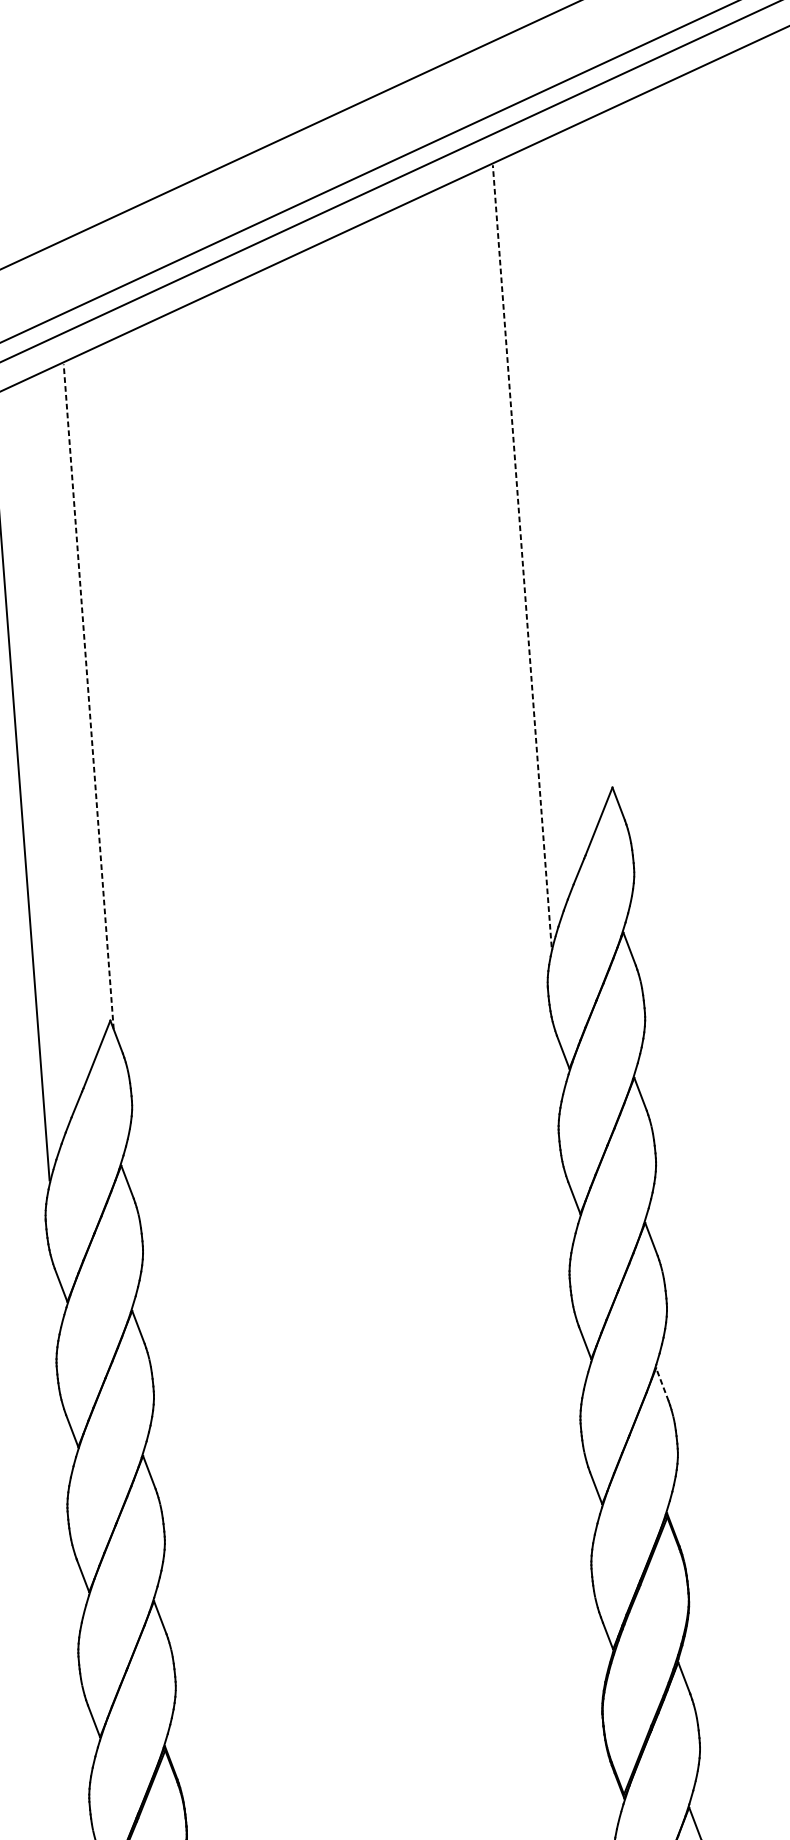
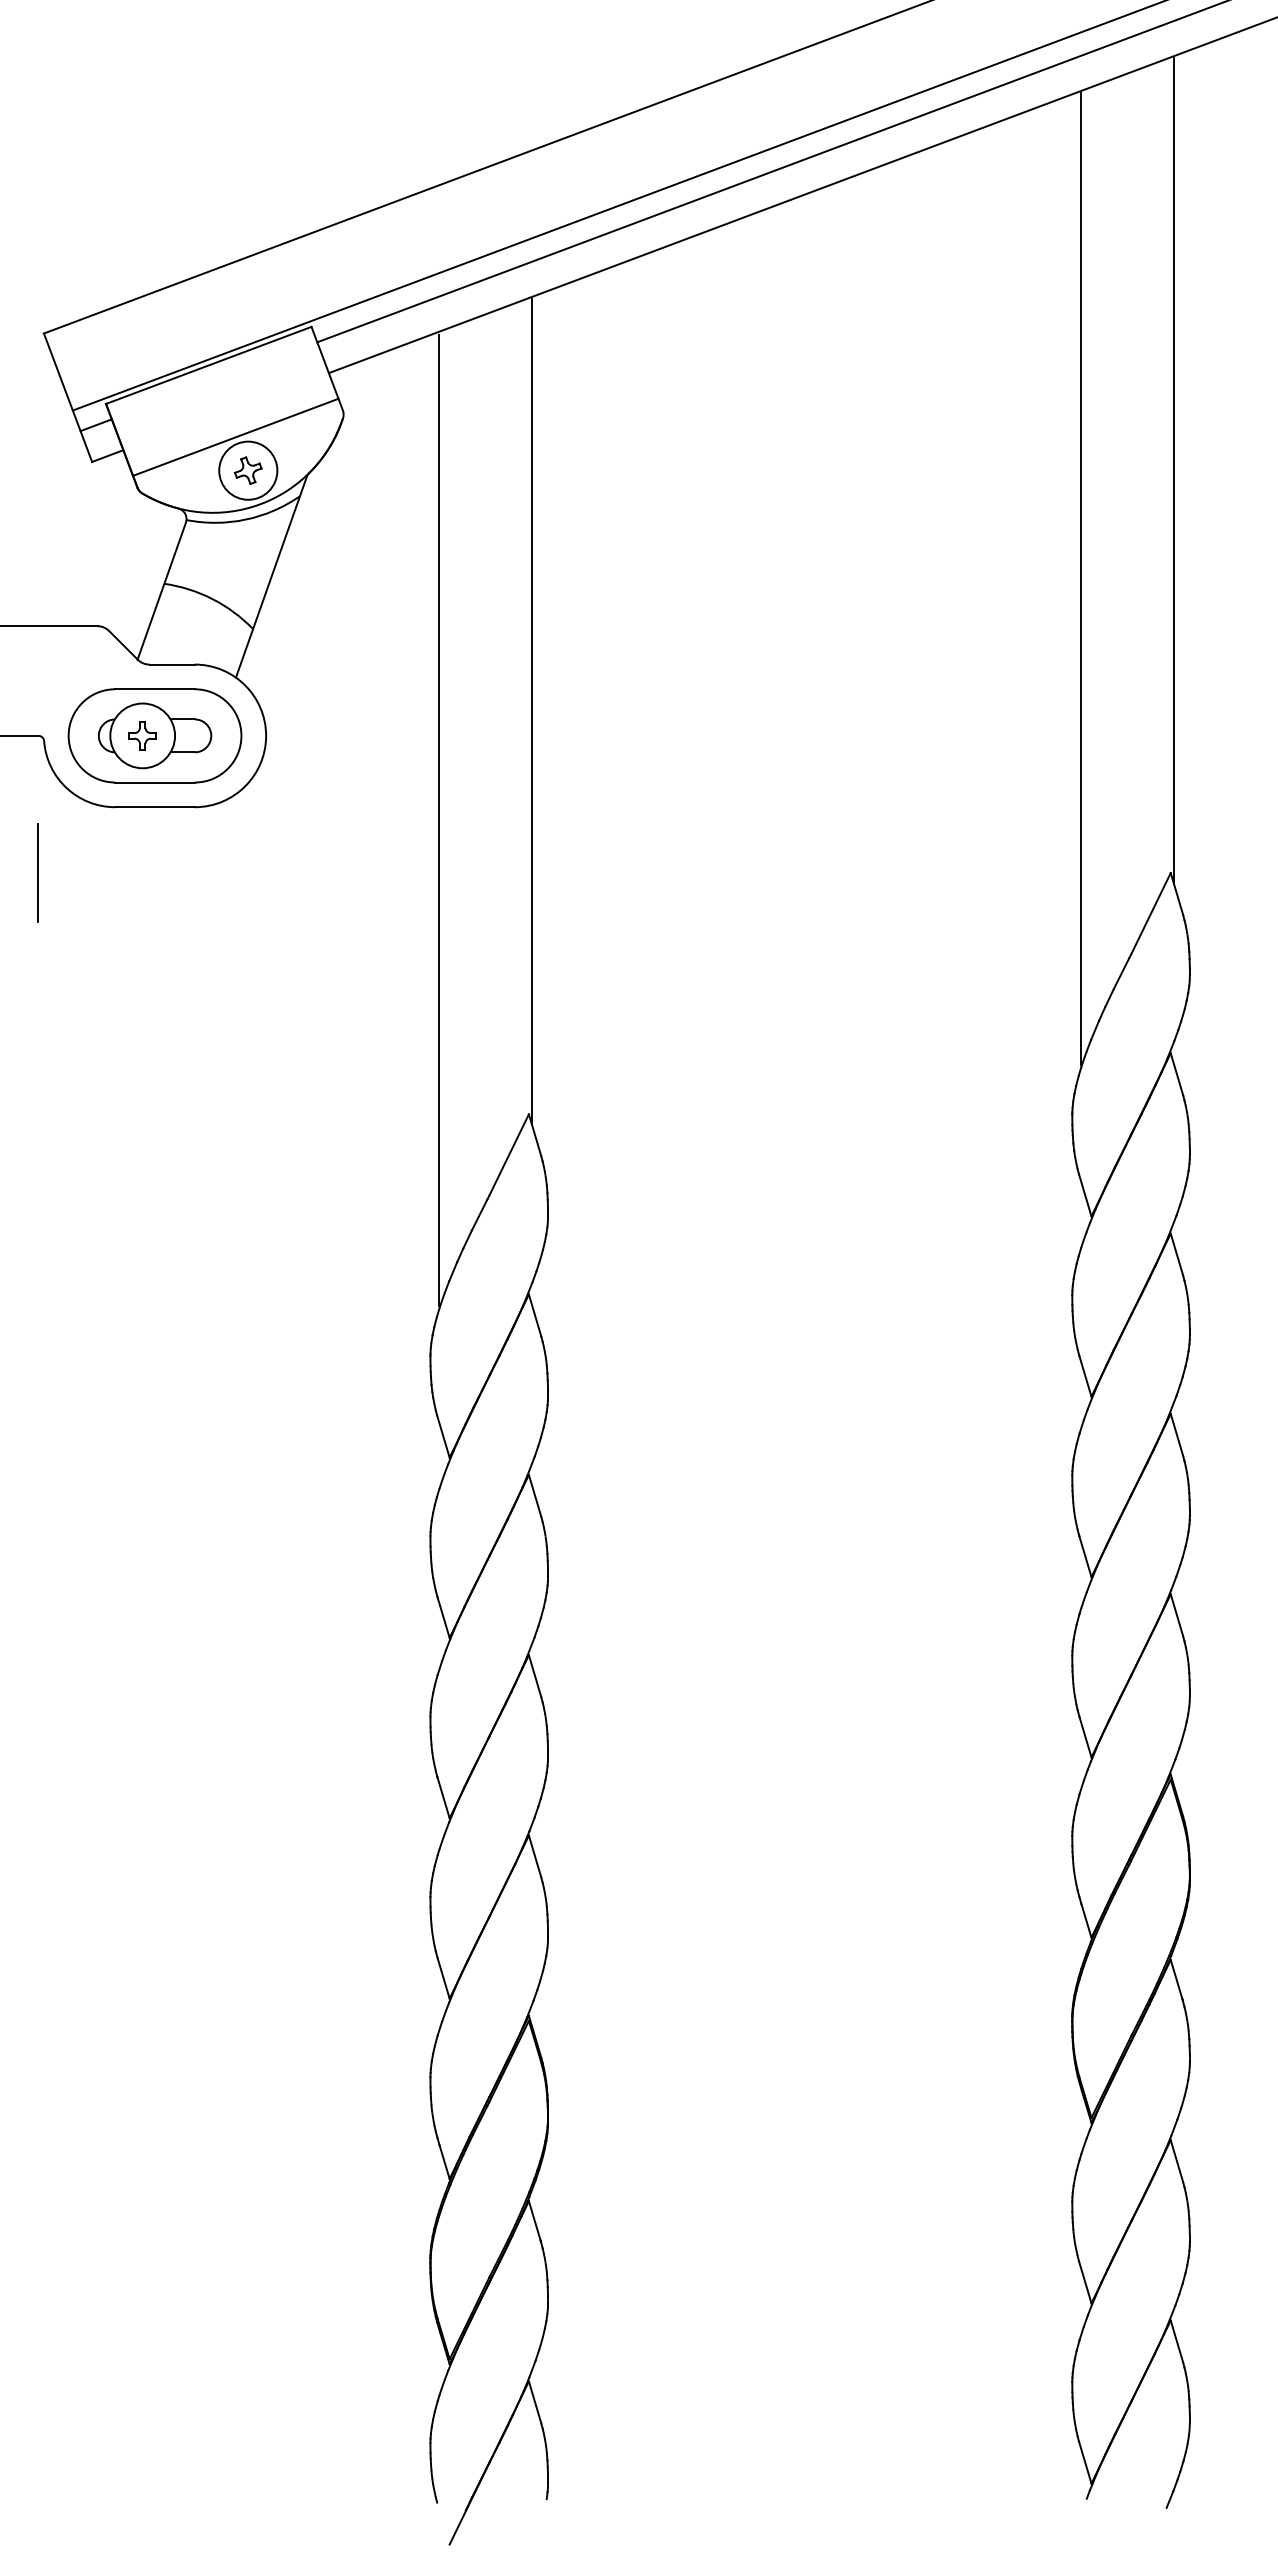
line: (591, 464) -> (1174, 471), added
line: (522, 556) -> (1080, 579), dashed -> solid
line: (88, 696) -> (532, 712), dashed -> solid
line: (662, 1384) -> (1176, 1615), dashed -> solid

